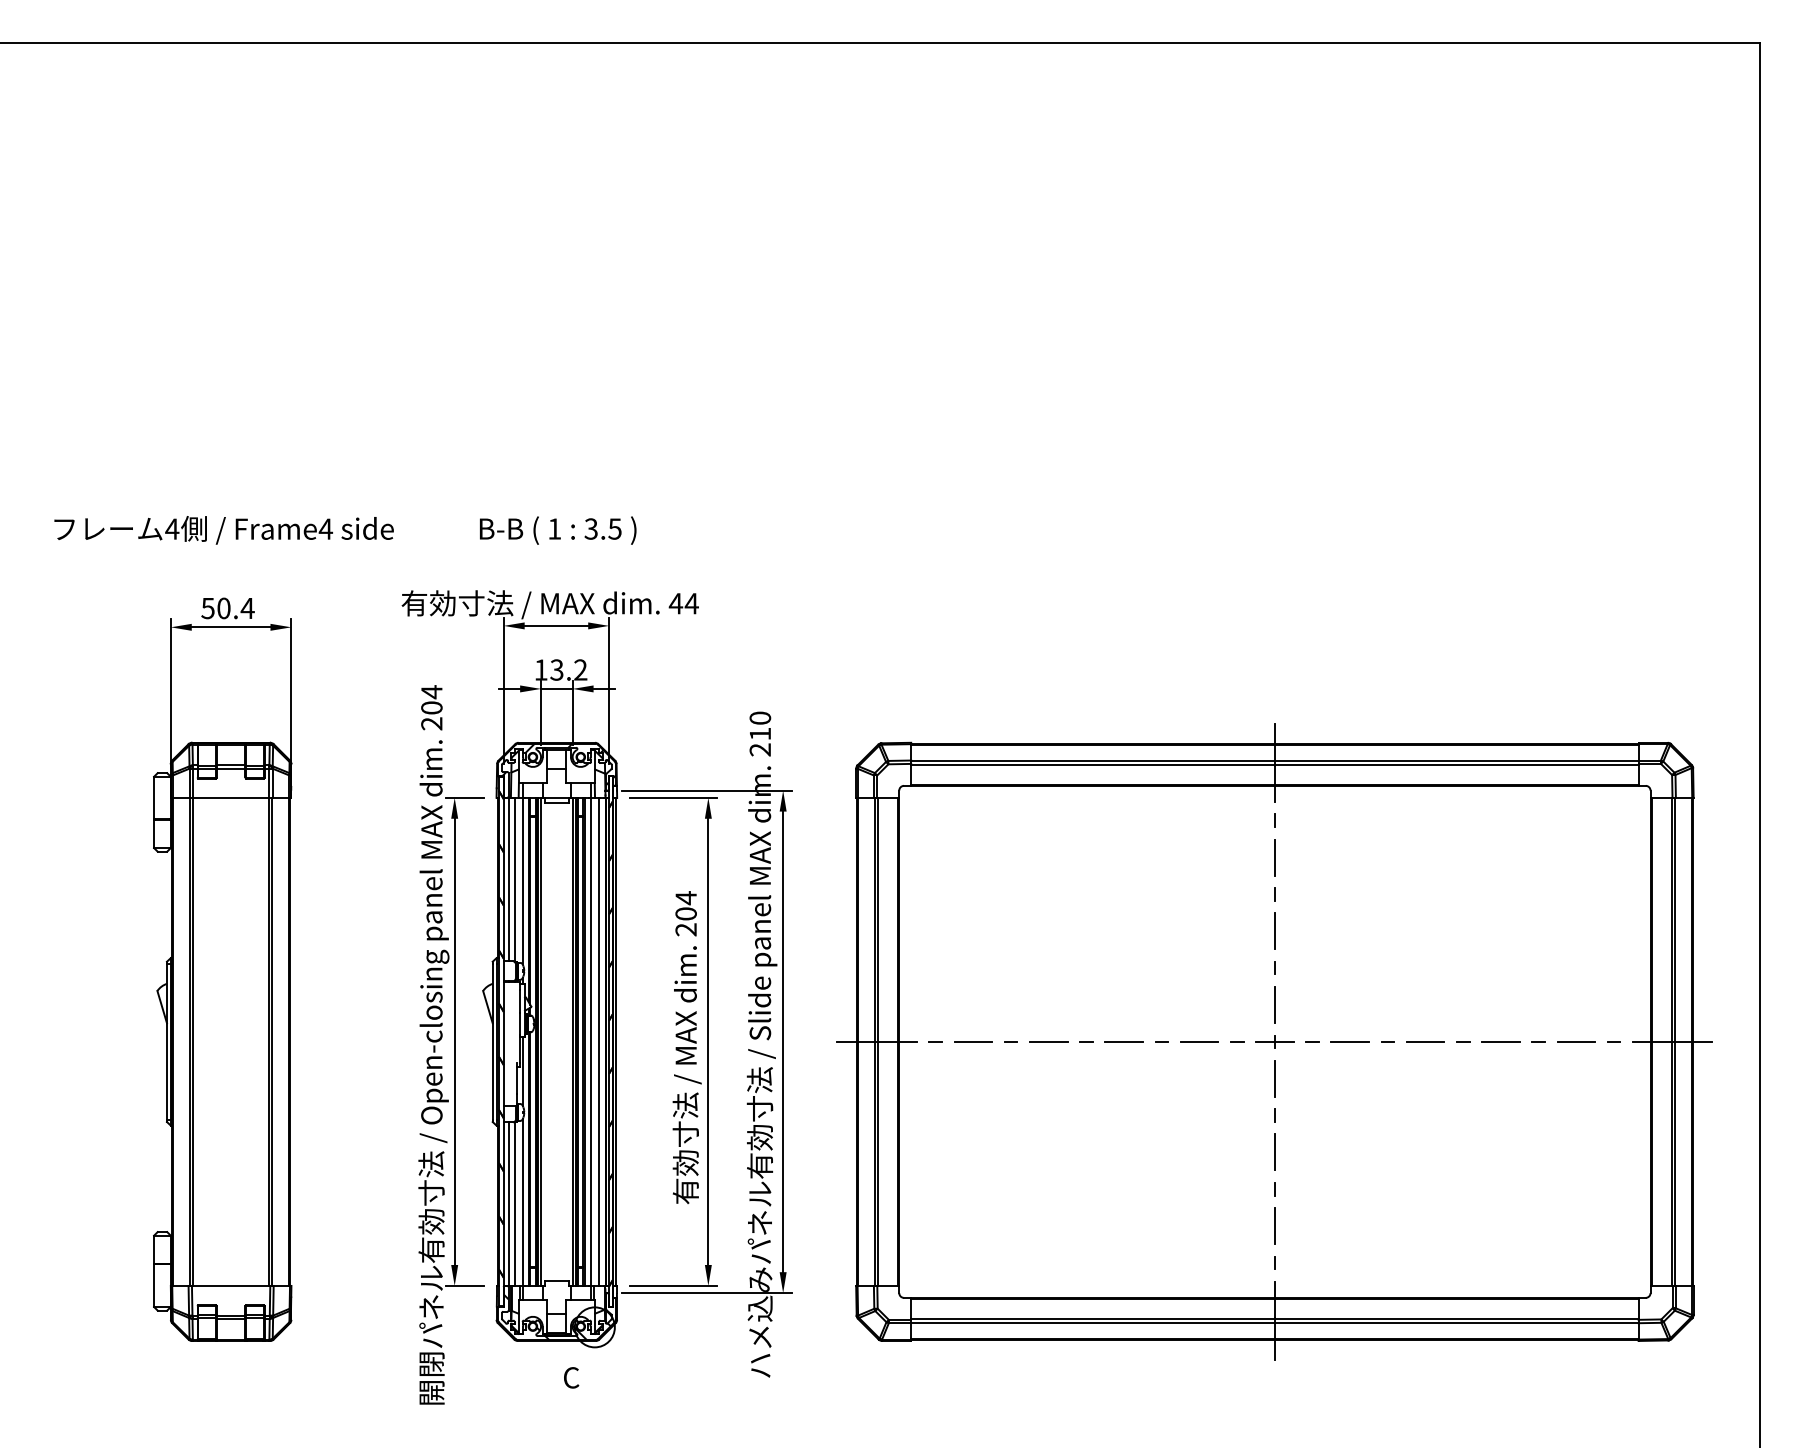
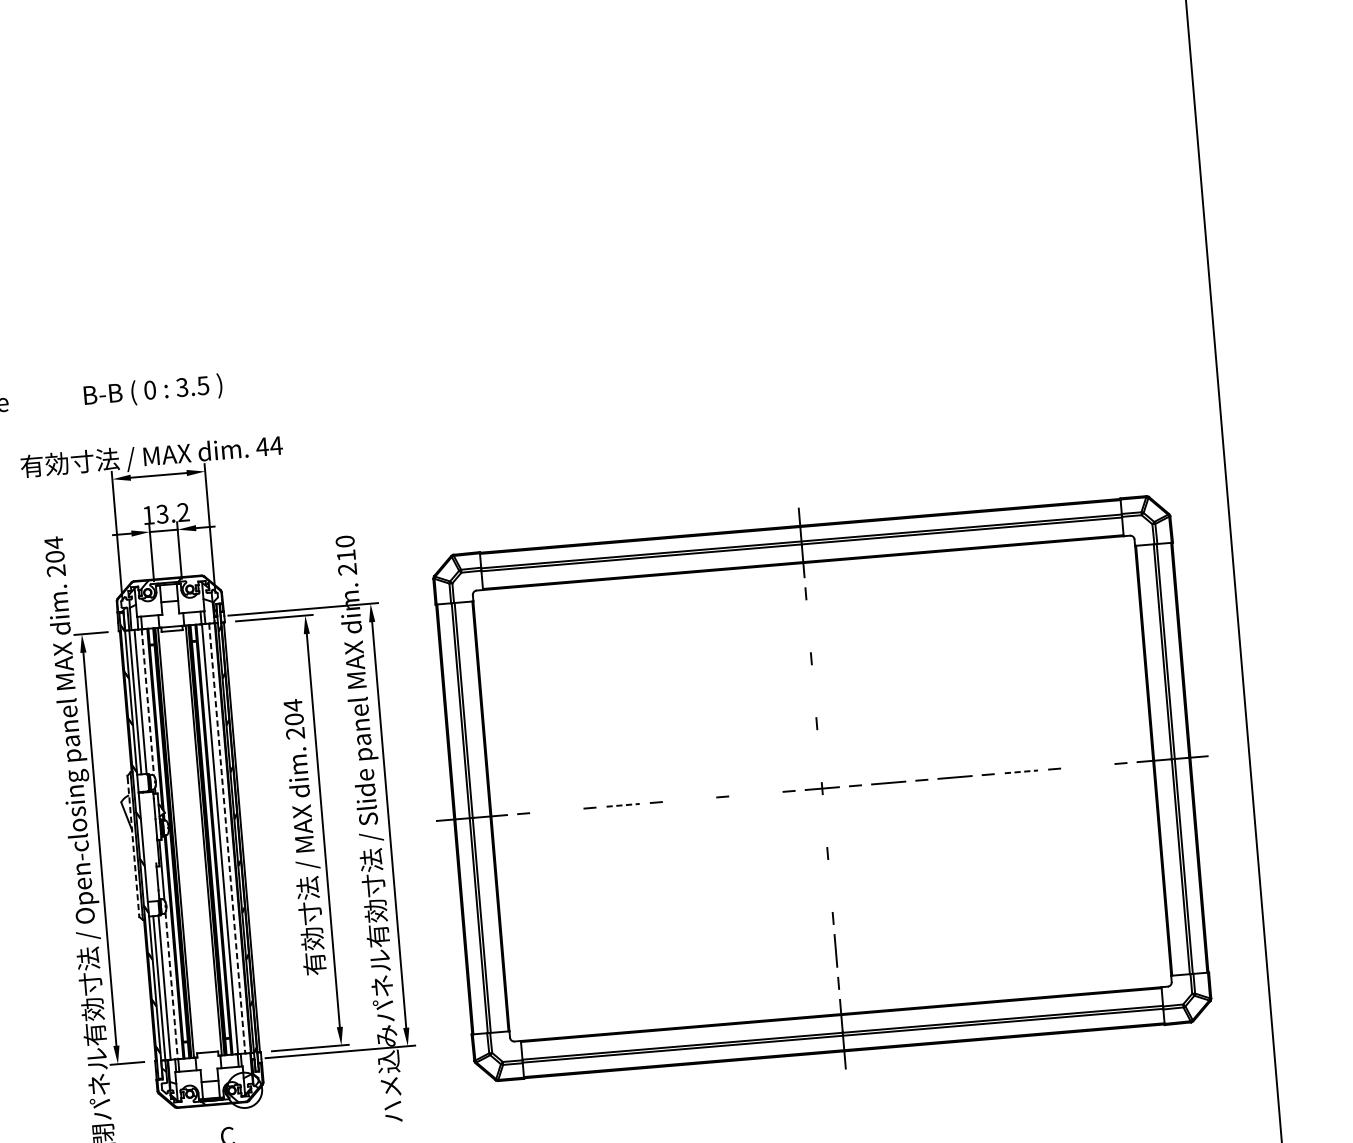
text: (554, 528) -> (149, 389), 1 -> 0
line: (1274, 857) -> (808, 626), removed
line: (522, 881) -> (147, 703), solid -> dashed
line: (1274, 931) -> (813, 691), removed
line: (1274, 1004) -> (819, 755), removed
line: (492, 1041) -> (133, 846), solid -> dashed
line: (973, 1041) -> (556, 810), removed
line: (1048, 1041) -> (622, 805), solid -> dashed
line: (1124, 1041) -> (689, 799), removed
line: (1199, 1041) -> (755, 793), removed
line: (1501, 1041) -> (1021, 771), solid -> dashed
line: (1576, 1041) -> (1087, 765), removed
line: (599, 1042) -> (227, 839), solid -> dashed
line: (1274, 1078) -> (824, 820), removed
line: (1274, 1152) -> (830, 886), removed
line: (522, 1203) -> (171, 986), solid -> dashed

